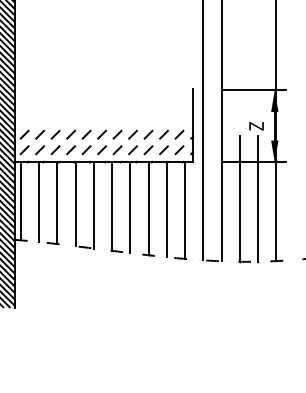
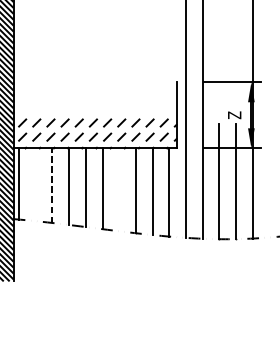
line: (39, 202) -> (36, 184), removed
line: (57, 203) -> (52, 185), solid -> dashed
line: (130, 207) -> (119, 189), removed

